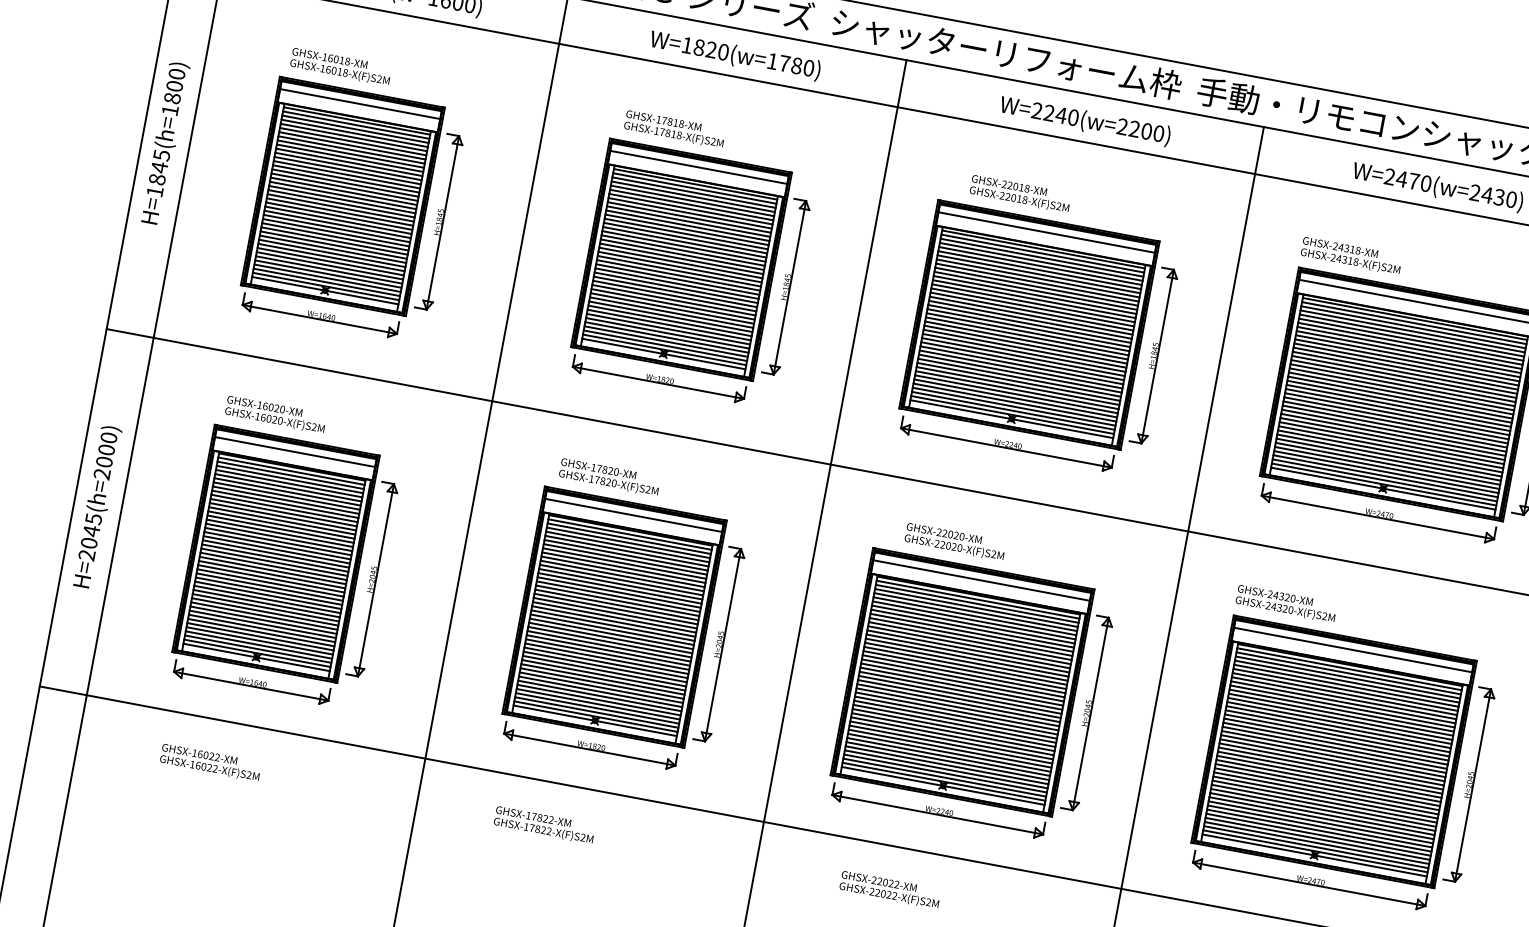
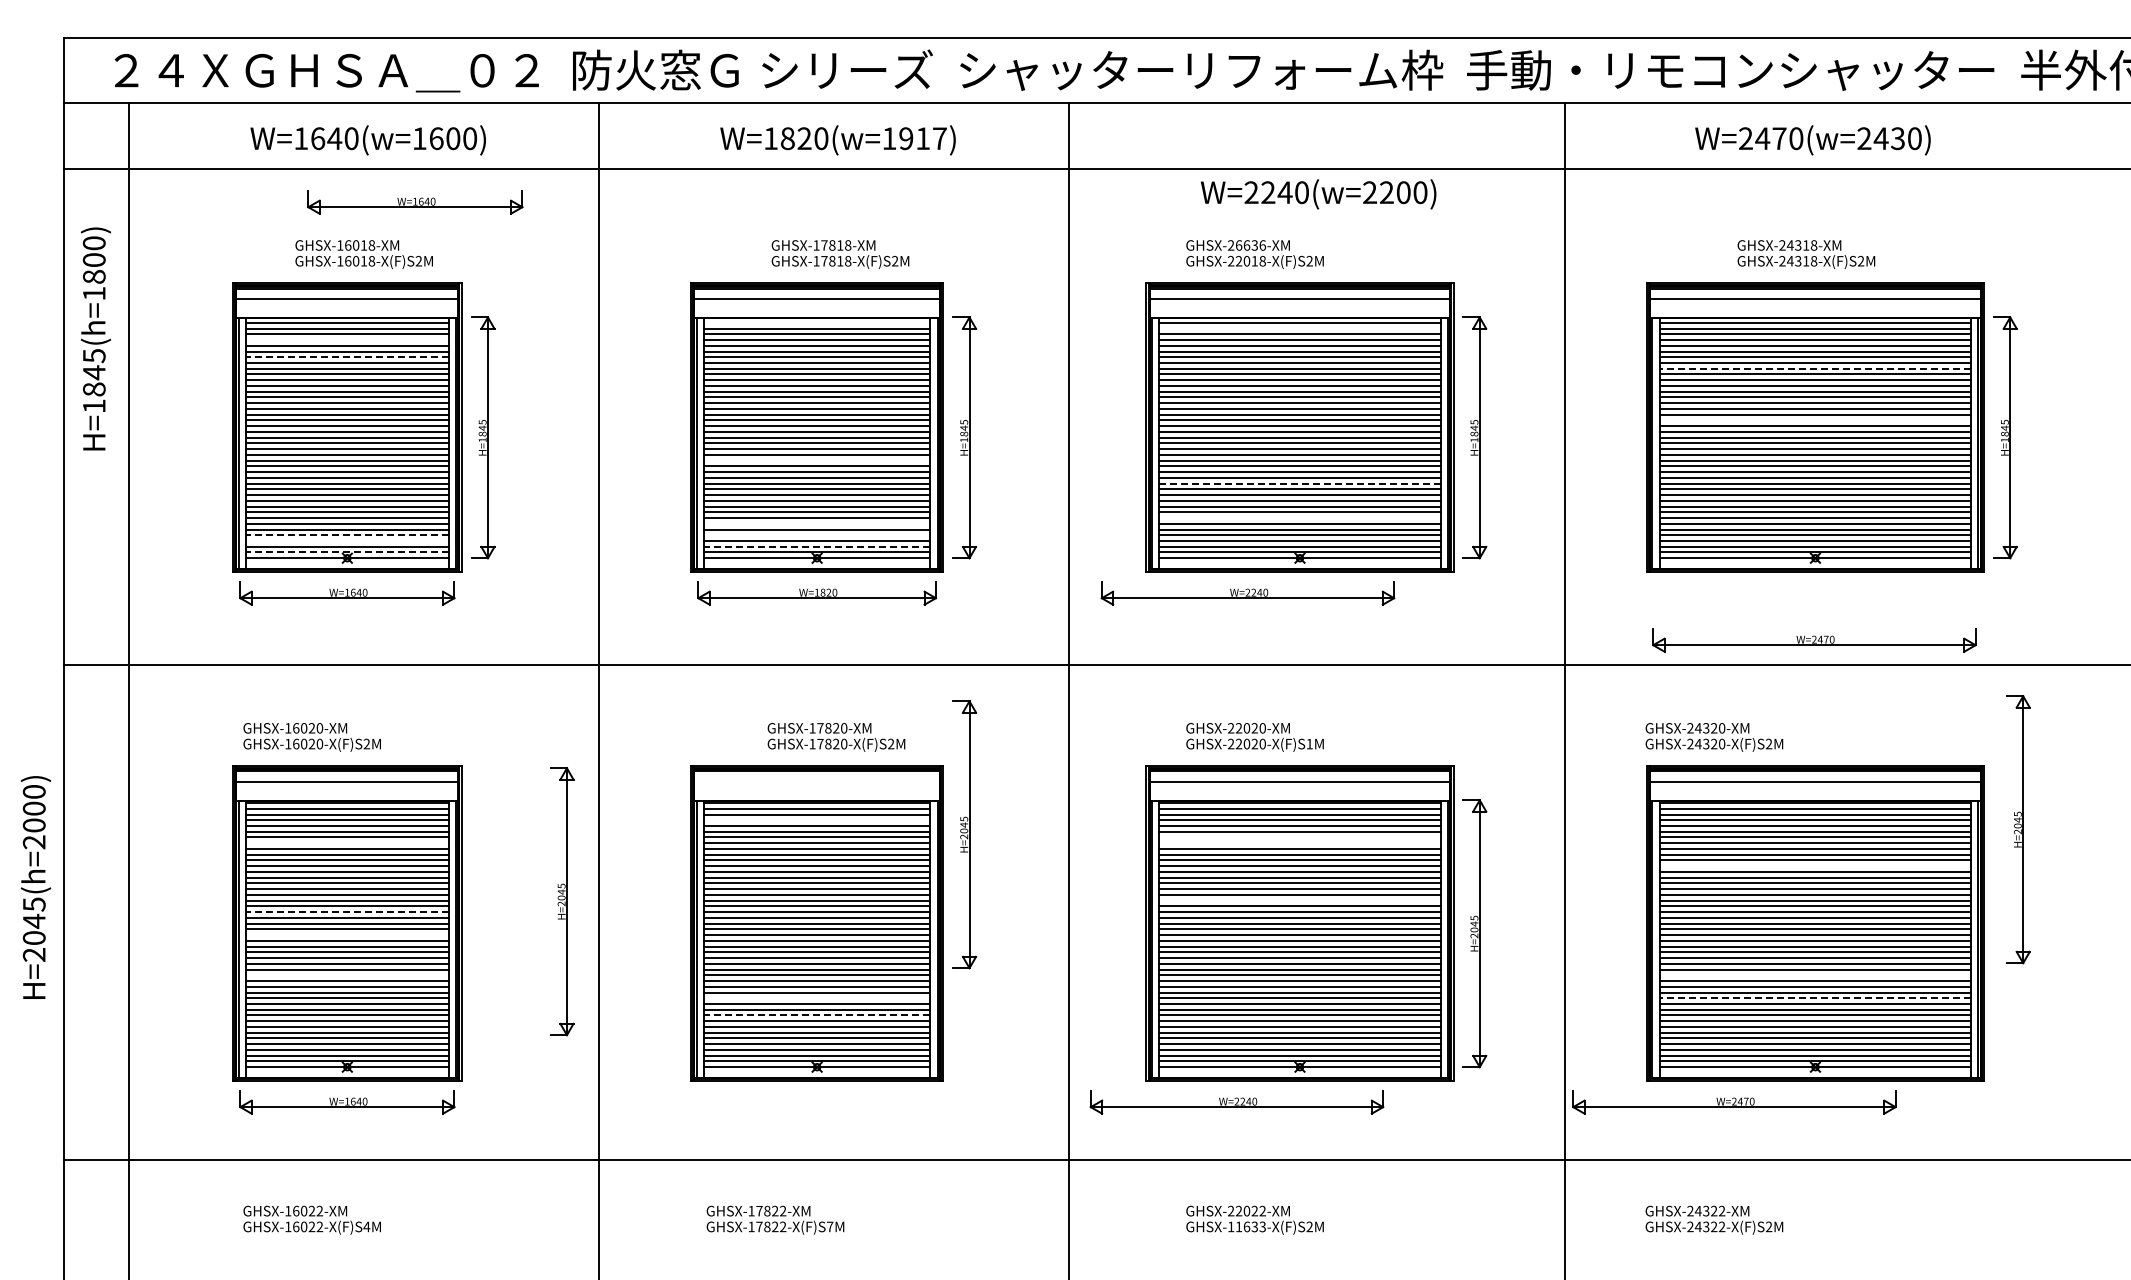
part: (422, 43) -> (415, 202), added
text: (796, 65) -> (922, 138), W=1820(w=1780) -> W=1820(w=1917)
text: (340, 66) -> (363, 254), moved
text: (1085, 121) -> (1318, 194), moved
text: (674, 129) -> (840, 254), moved
line: (354, 133) -> (346, 340), removed
text: (165, 143) -> (95, 338), moved
line: (352, 146) -> (347, 357), solid -> dashed
line: (695, 184) -> (816, 322), removed
text: (1018, 187) -> (1250, 245), GHSX-22018-XM -> GHSX-26636-XM
line: (1042, 253) -> (1299, 328), removed
text: (1351, 256) -> (1806, 254), moved
line: (328, 274) -> (347, 535), solid -> dashed
line: (326, 278) -> (346, 541), removed
line: (676, 283) -> (816, 460), removed
line: (326, 286) -> (347, 552), solid -> dashed
line: (668, 328) -> (816, 523), removed
line: (666, 337) -> (816, 535), removed
line: (664, 345) -> (816, 546), solid -> dashed
line: (1408, 351) -> (1815, 368), solid -> dashed
line: (1021, 365) -> (1299, 483), solid -> dashed
line: (1401, 389) -> (1815, 420), removed
line: (1016, 390) -> (1299, 518), removed
part: (1006, 444) -> (1247, 593), moved
text: (609, 477) -> (836, 737), moved
line: (286, 496) -> (346, 843), removed
text: (96, 506) -> (35, 887), moved
part: (1378, 514) -> (1814, 640), moved
line: (633, 515) -> (816, 782), removed
line: (628, 542) -> (816, 820), removed
line: (277, 545) -> (347, 912), solid -> dashed
text: (993, 553) -> (1309, 743), GHSX-22020-X(F)S2M -> GHSX-22020-X(F)S1M
line: (273, 562) -> (346, 935), removed
part: (372, 579) -> (562, 901), moved
line: (268, 591) -> (346, 975), removed
line: (973, 620) -> (1299, 837), removed
line: (973, 624) -> (1299, 843), removed
part: (719, 644) -> (964, 834), moved
line: (965, 665) -> (1299, 900), removed
line: (604, 671) -> (816, 998), removed
line: (601, 683) -> (816, 1015), solid -> dashed
line: (1341, 710) -> (1815, 866), removed
part: (589, 746) -> (816, 1102), removed
text: (248, 774) -> (366, 1226), GHSX-16022-X(F)S2M -> GHSX-16022-X(F)S4M
part: (1469, 784) -> (2018, 829), moved
line: (1327, 789) -> (1815, 975), removed
line: (1323, 805) -> (1815, 998), solid -> dashed
part: (938, 811) -> (1236, 1102), moved
text: (583, 837) -> (830, 1226), GHSX-17822-X(F)S2M -> GHSX-17822-X(F)S7M
part: (1309, 880) -> (1734, 1102), moved
text: (883, 893) -> (1246, 1226), GHSX-22022-X(F)S2M -> GHSX-11633-X(F)S2M

